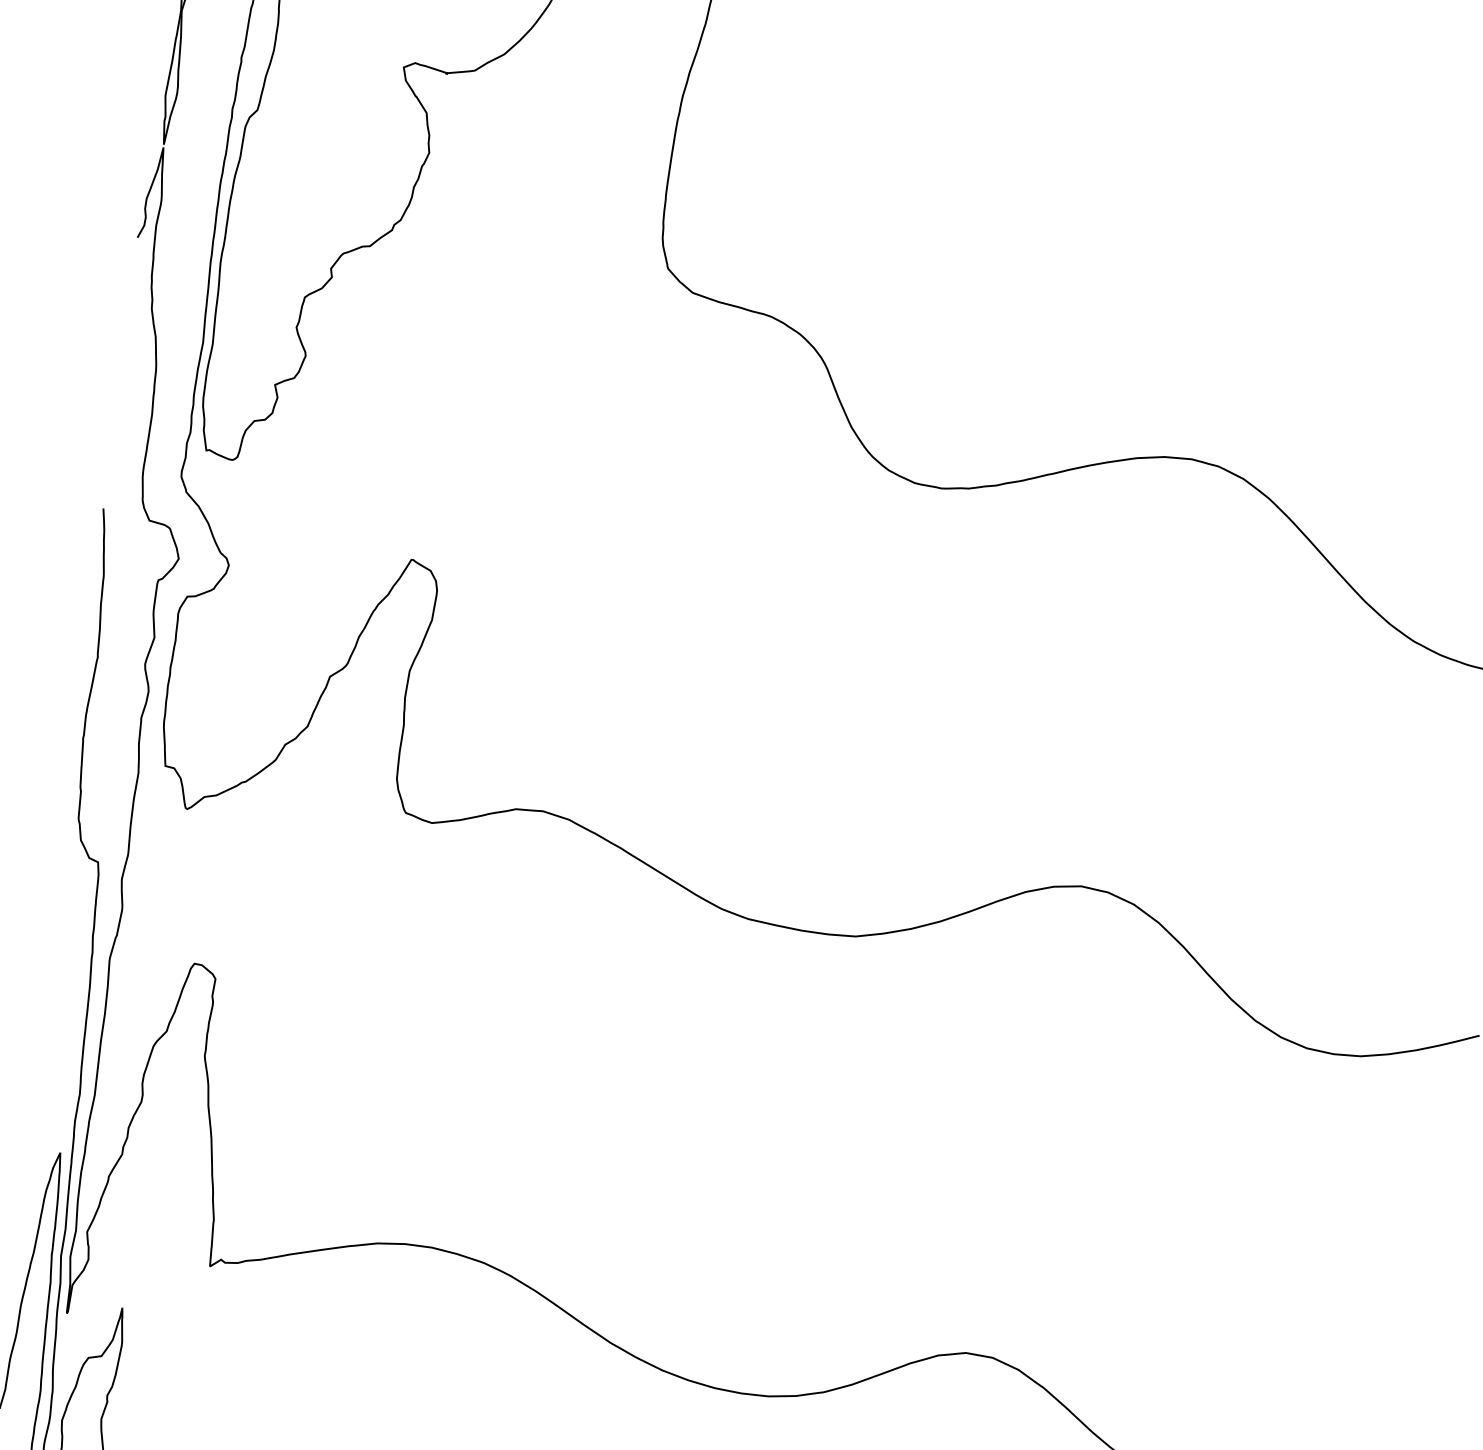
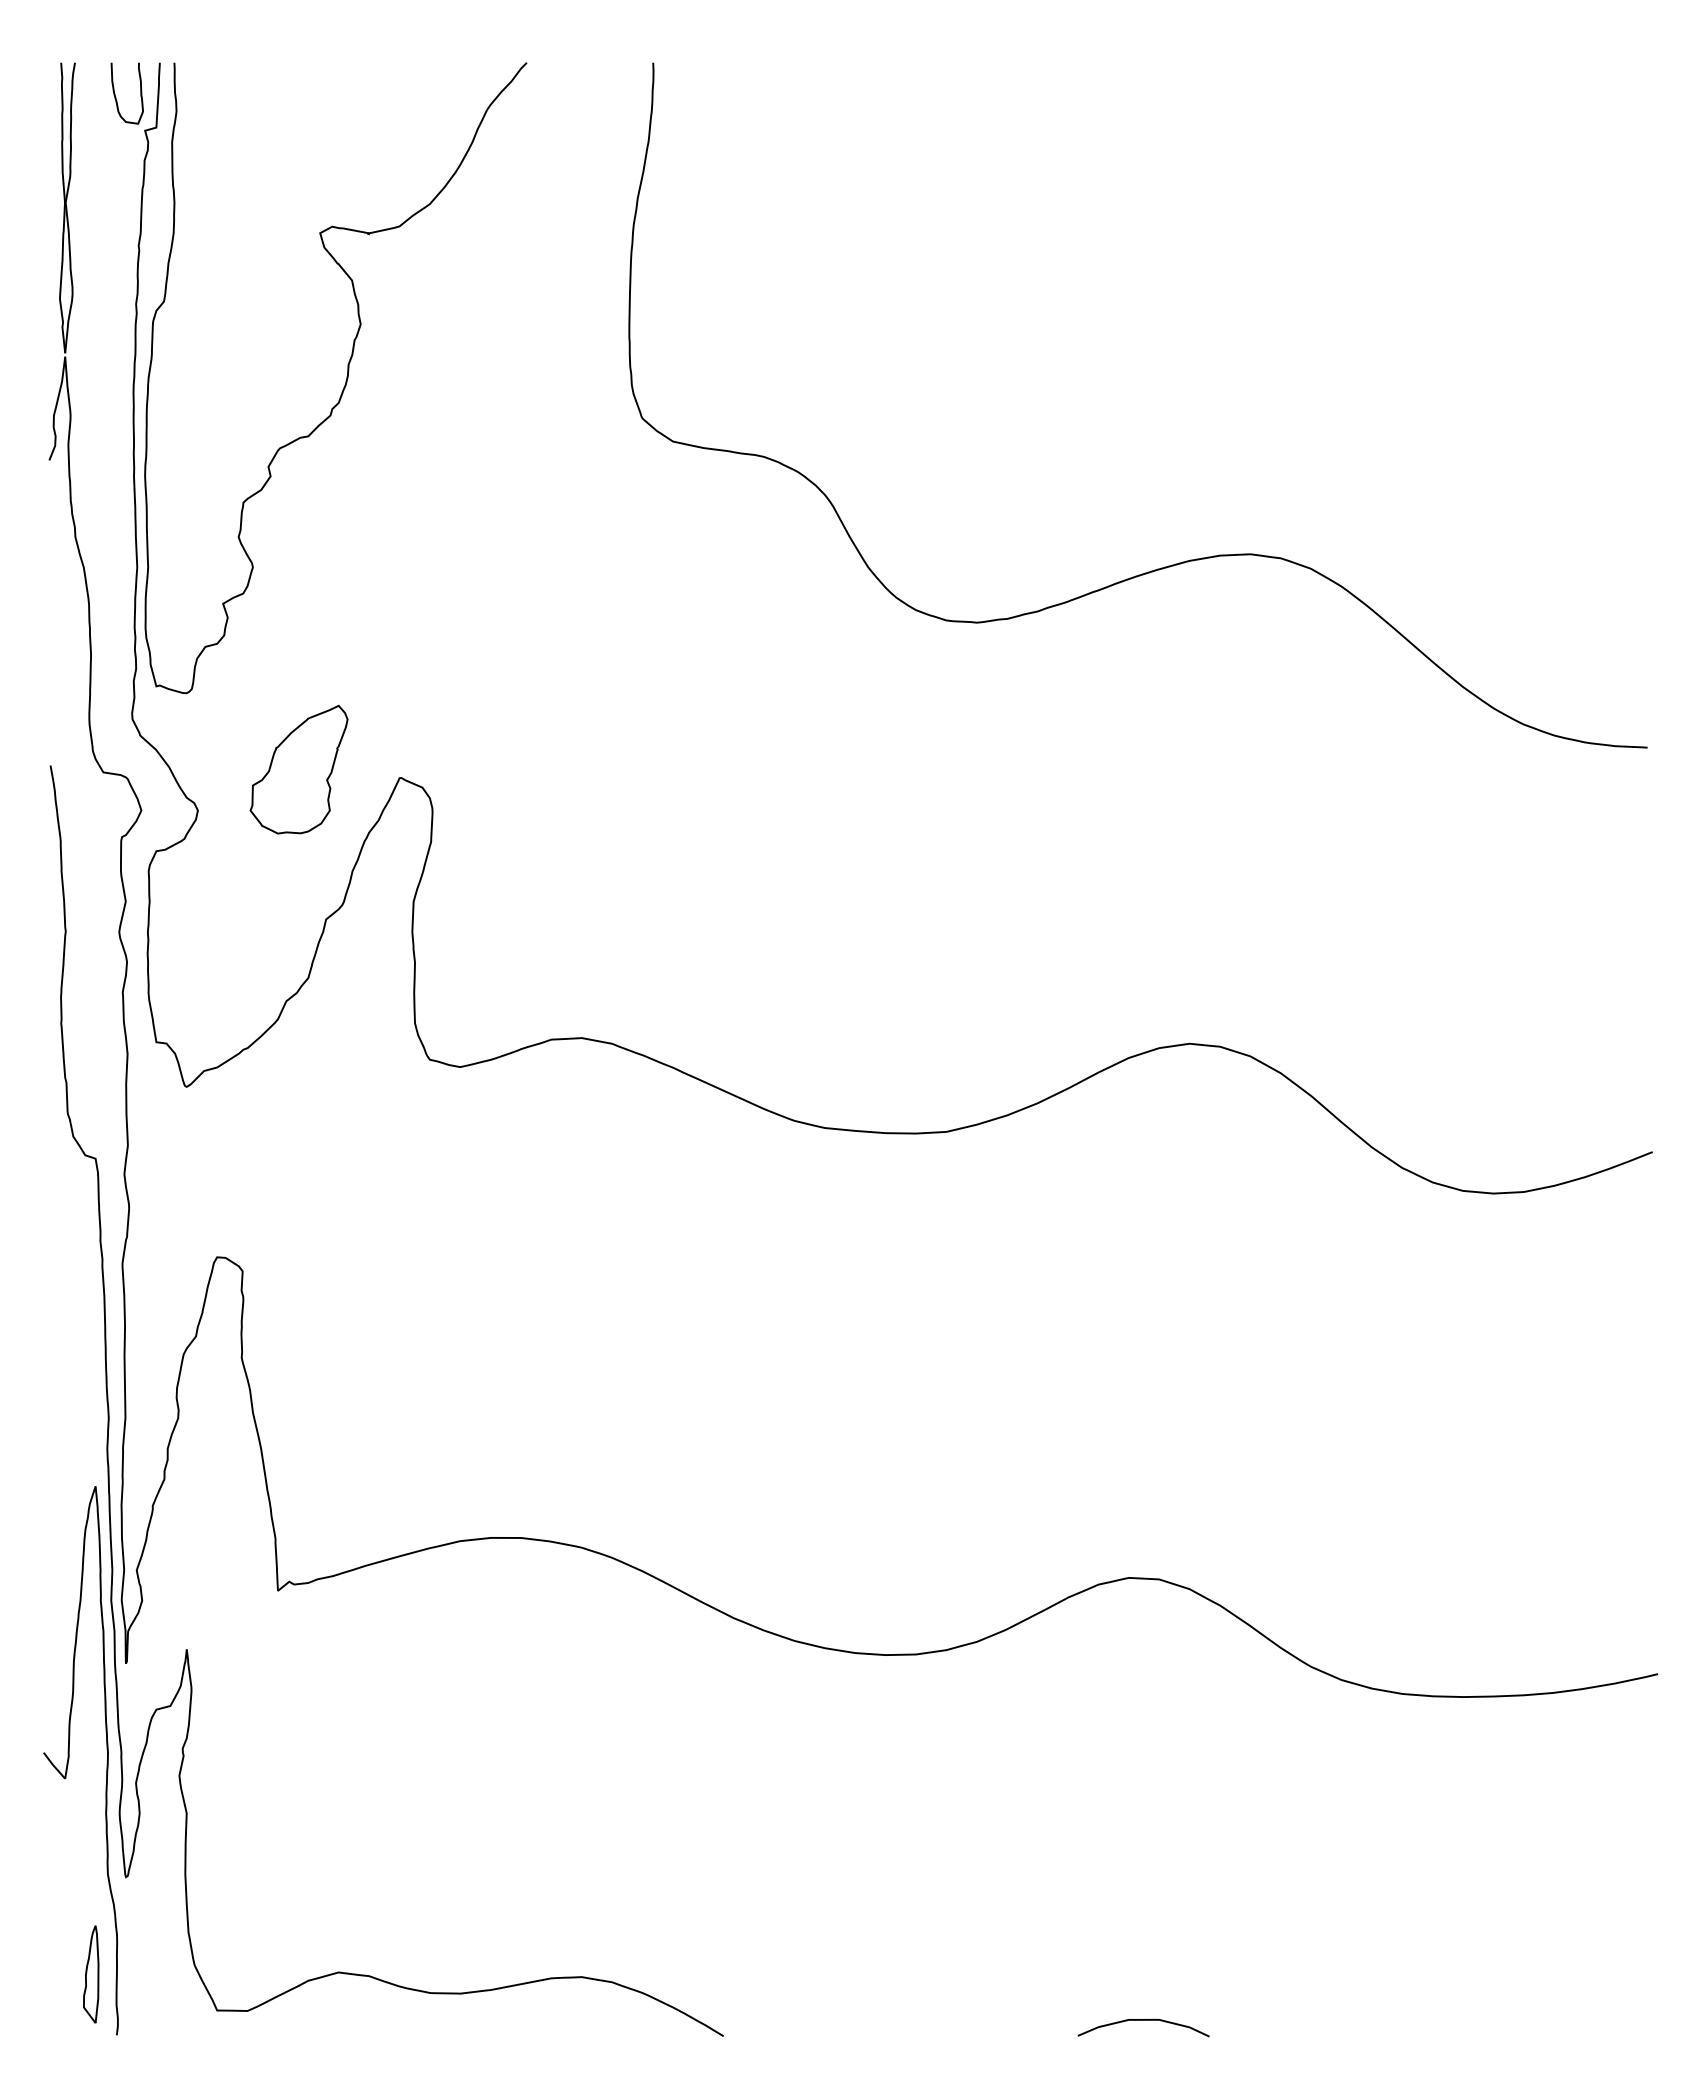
part: (322, 540) -> (298, 769), added

